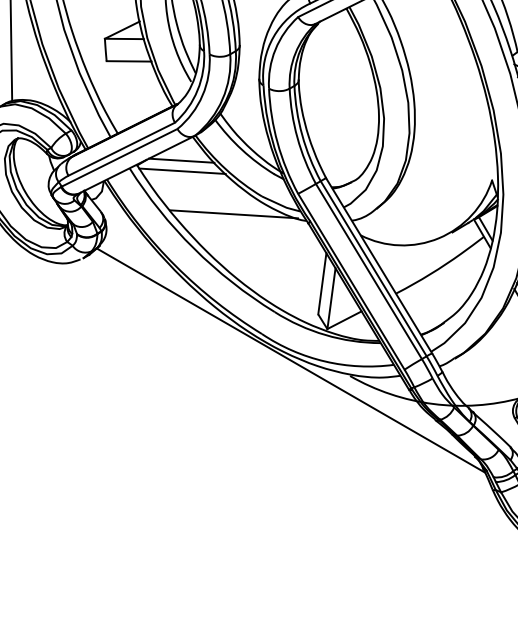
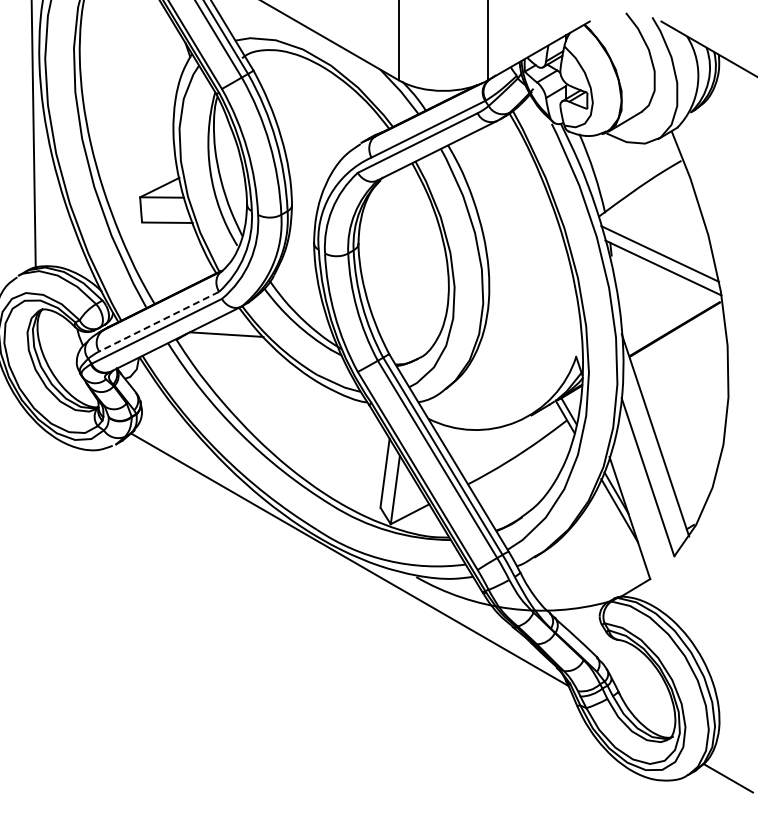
line: (122, 149) -> (159, 321), solid -> dashed
line: (182, 171) -> (227, 346), removed
line: (233, 213) -> (285, 394), removed

